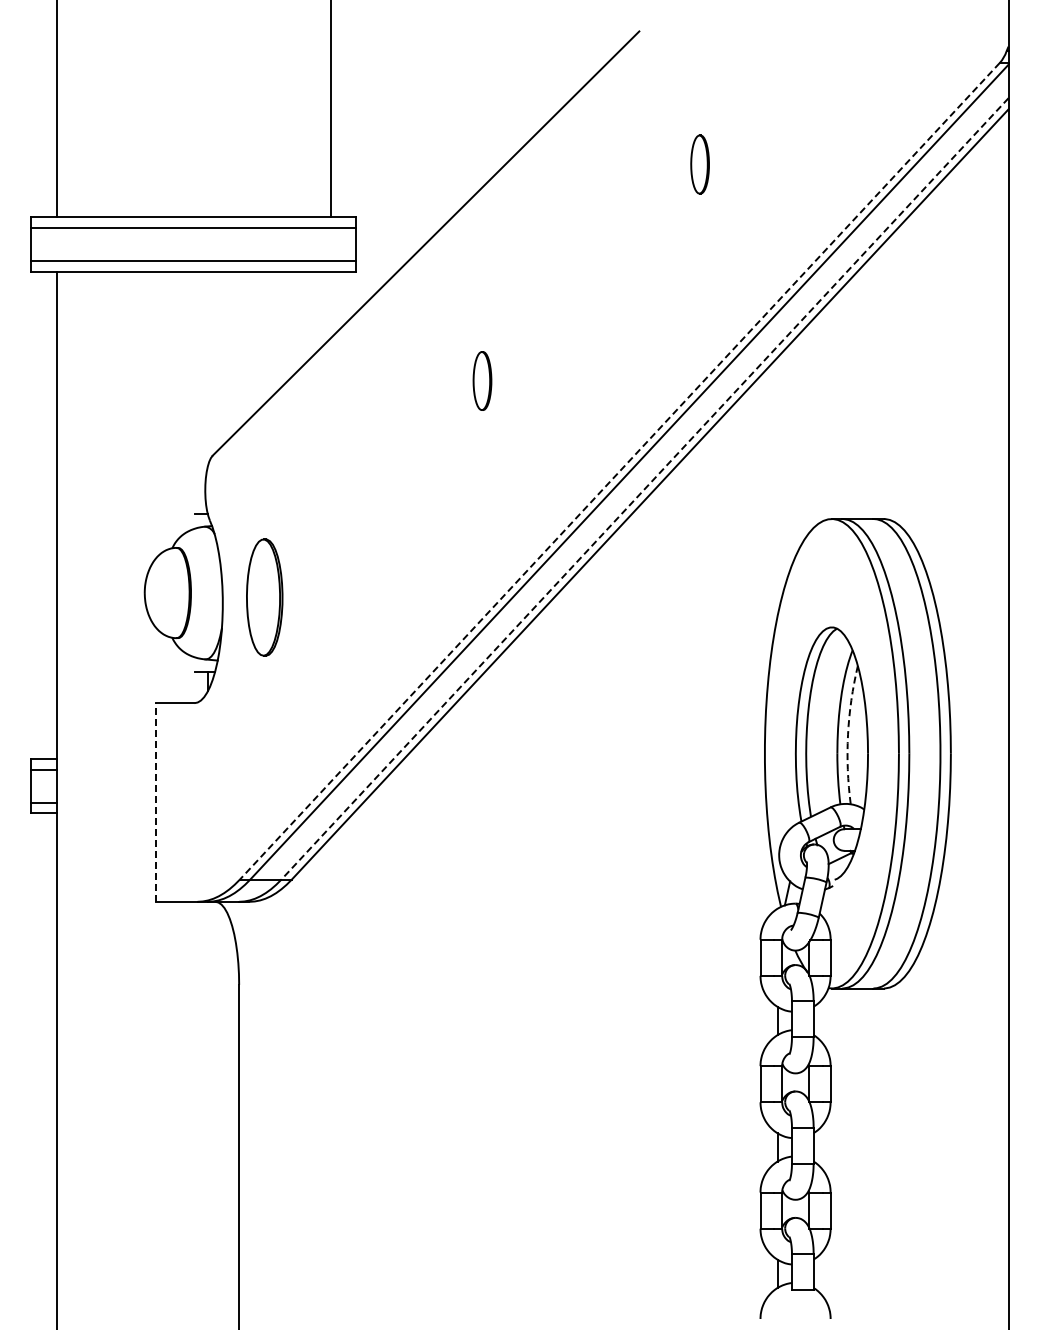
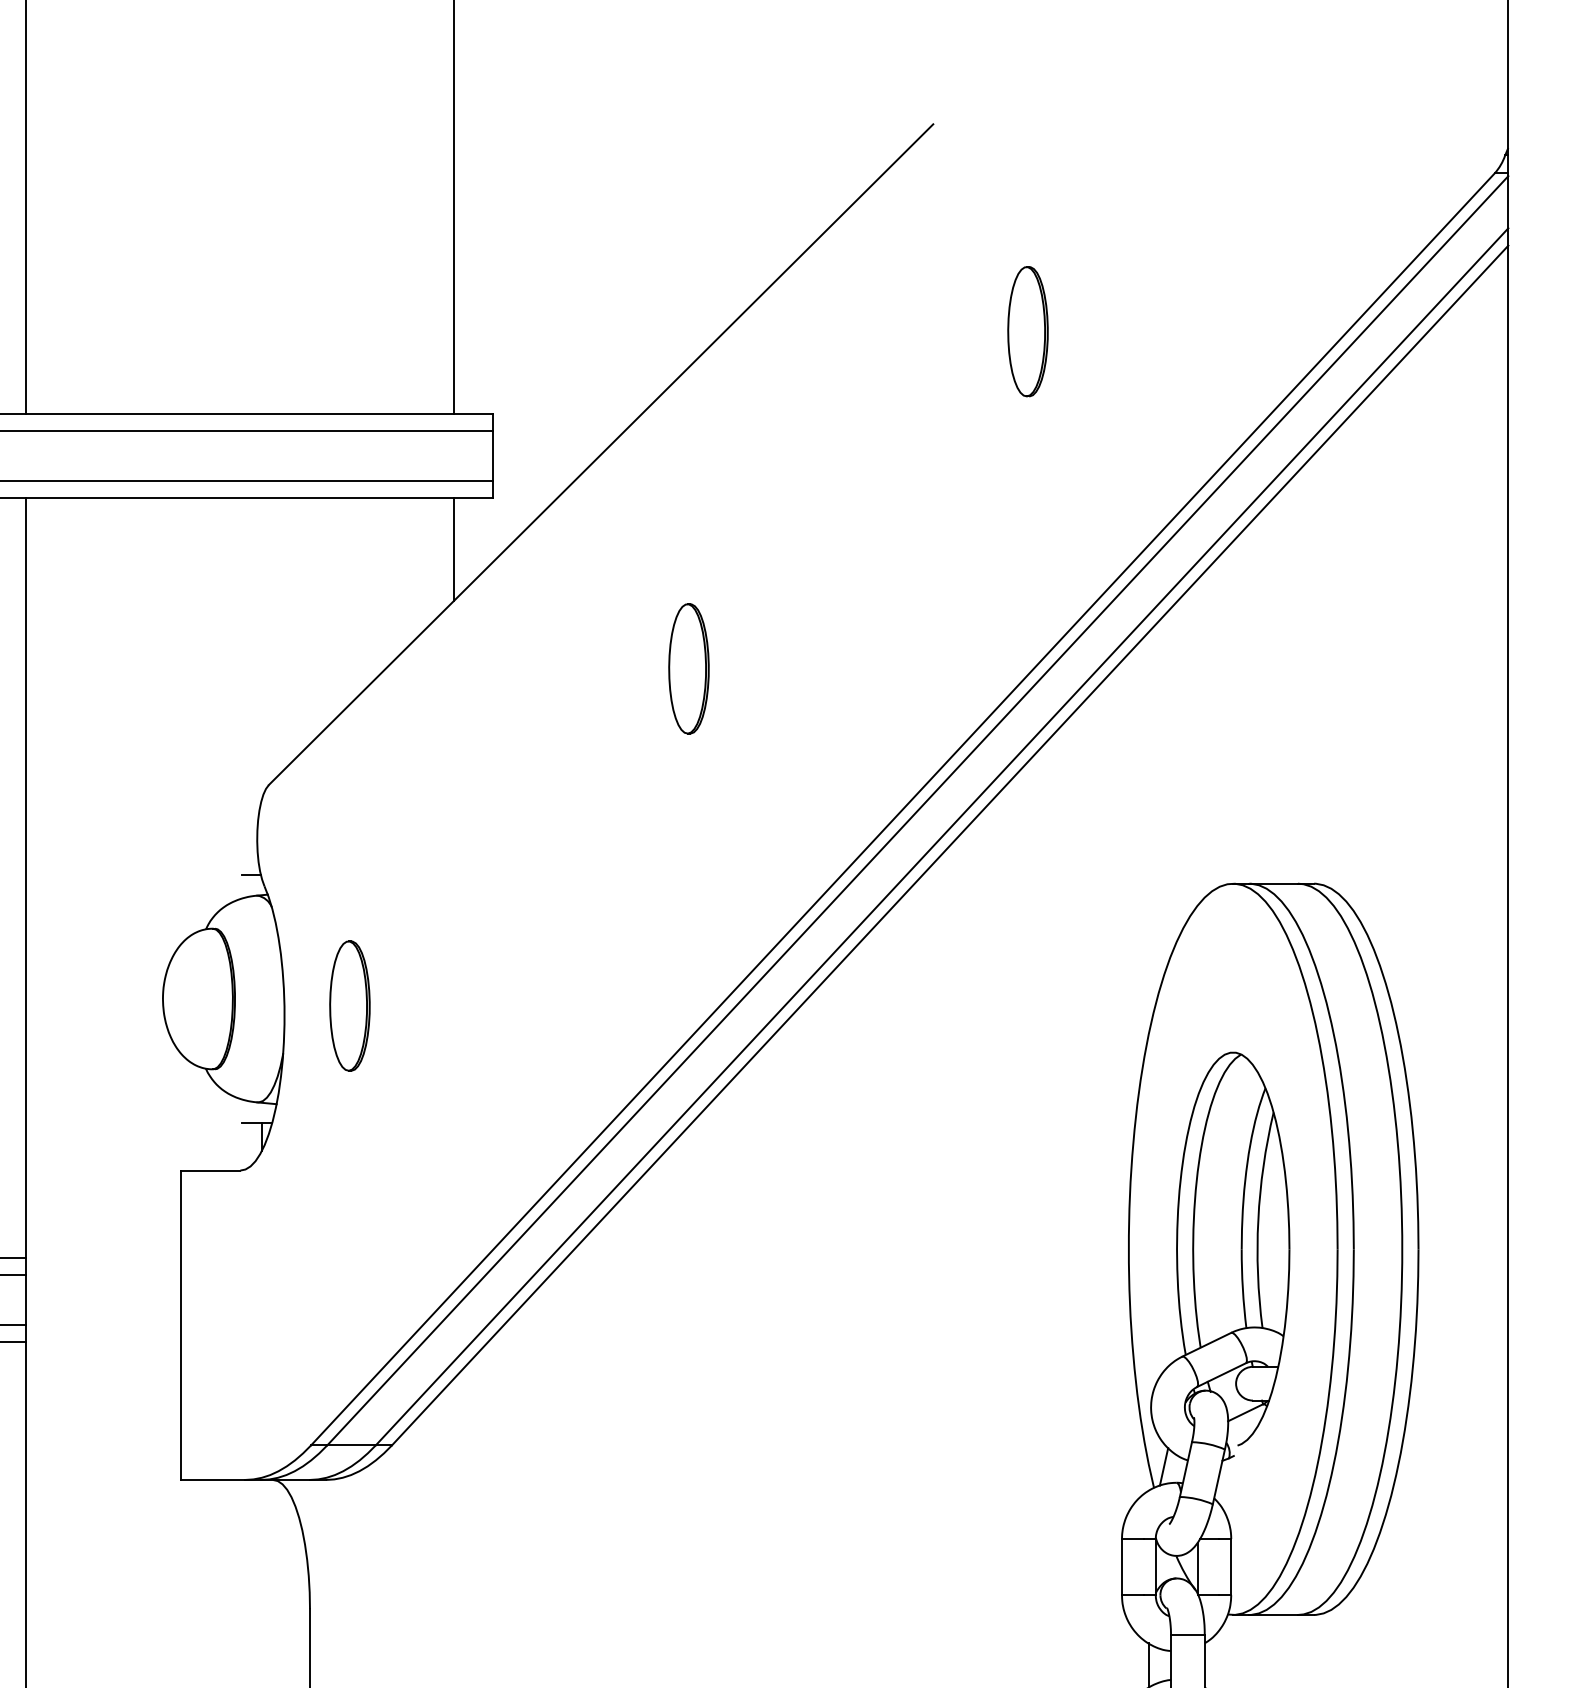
part: (699, 164) -> (1026, 331), size x1.43
line: (331, 304) -> (453, 549), added
part: (482, 380) -> (689, 667), size x1.43
line: (619, 471) -> (902, 809), dashed -> solid
line: (645, 488) -> (942, 836), dashed -> solid
part: (264, 597) -> (349, 1005), size x0.71
arc: (848, 734) -> (1259, 1219), dashed -> solid
line: (156, 802) -> (181, 1325), dashed -> solid

